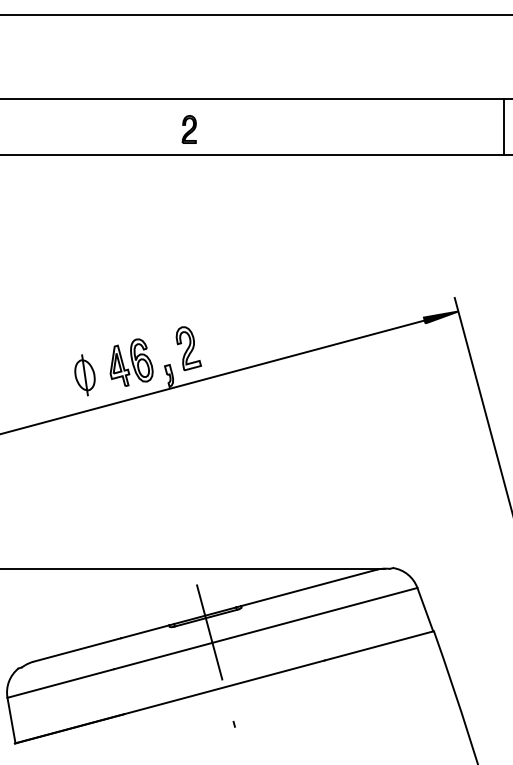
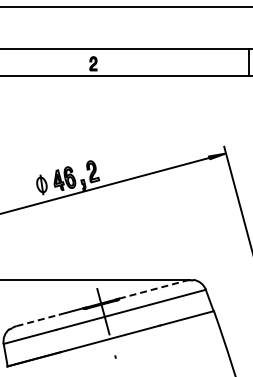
line: (309, 587) -> (152, 289), solid -> dashed
line: (78, 650) -> (38, 320), solid -> dashed

